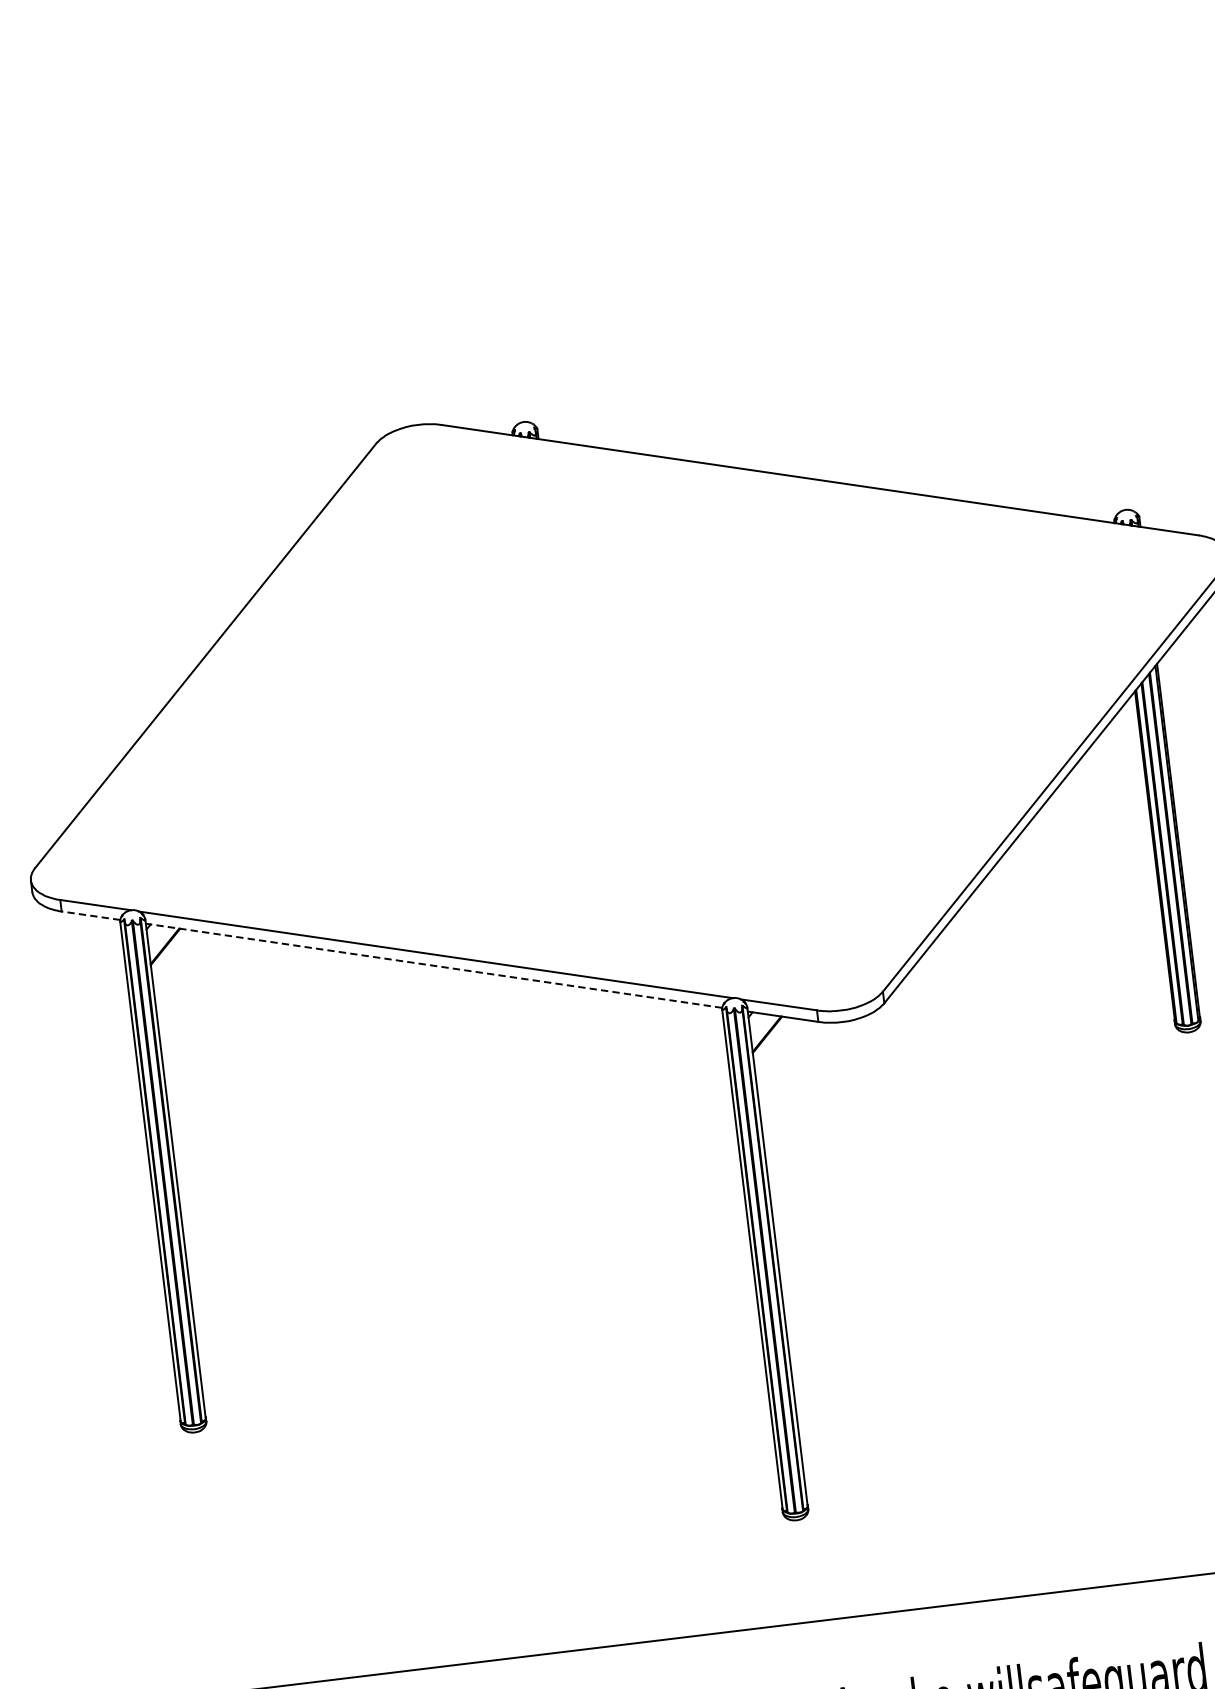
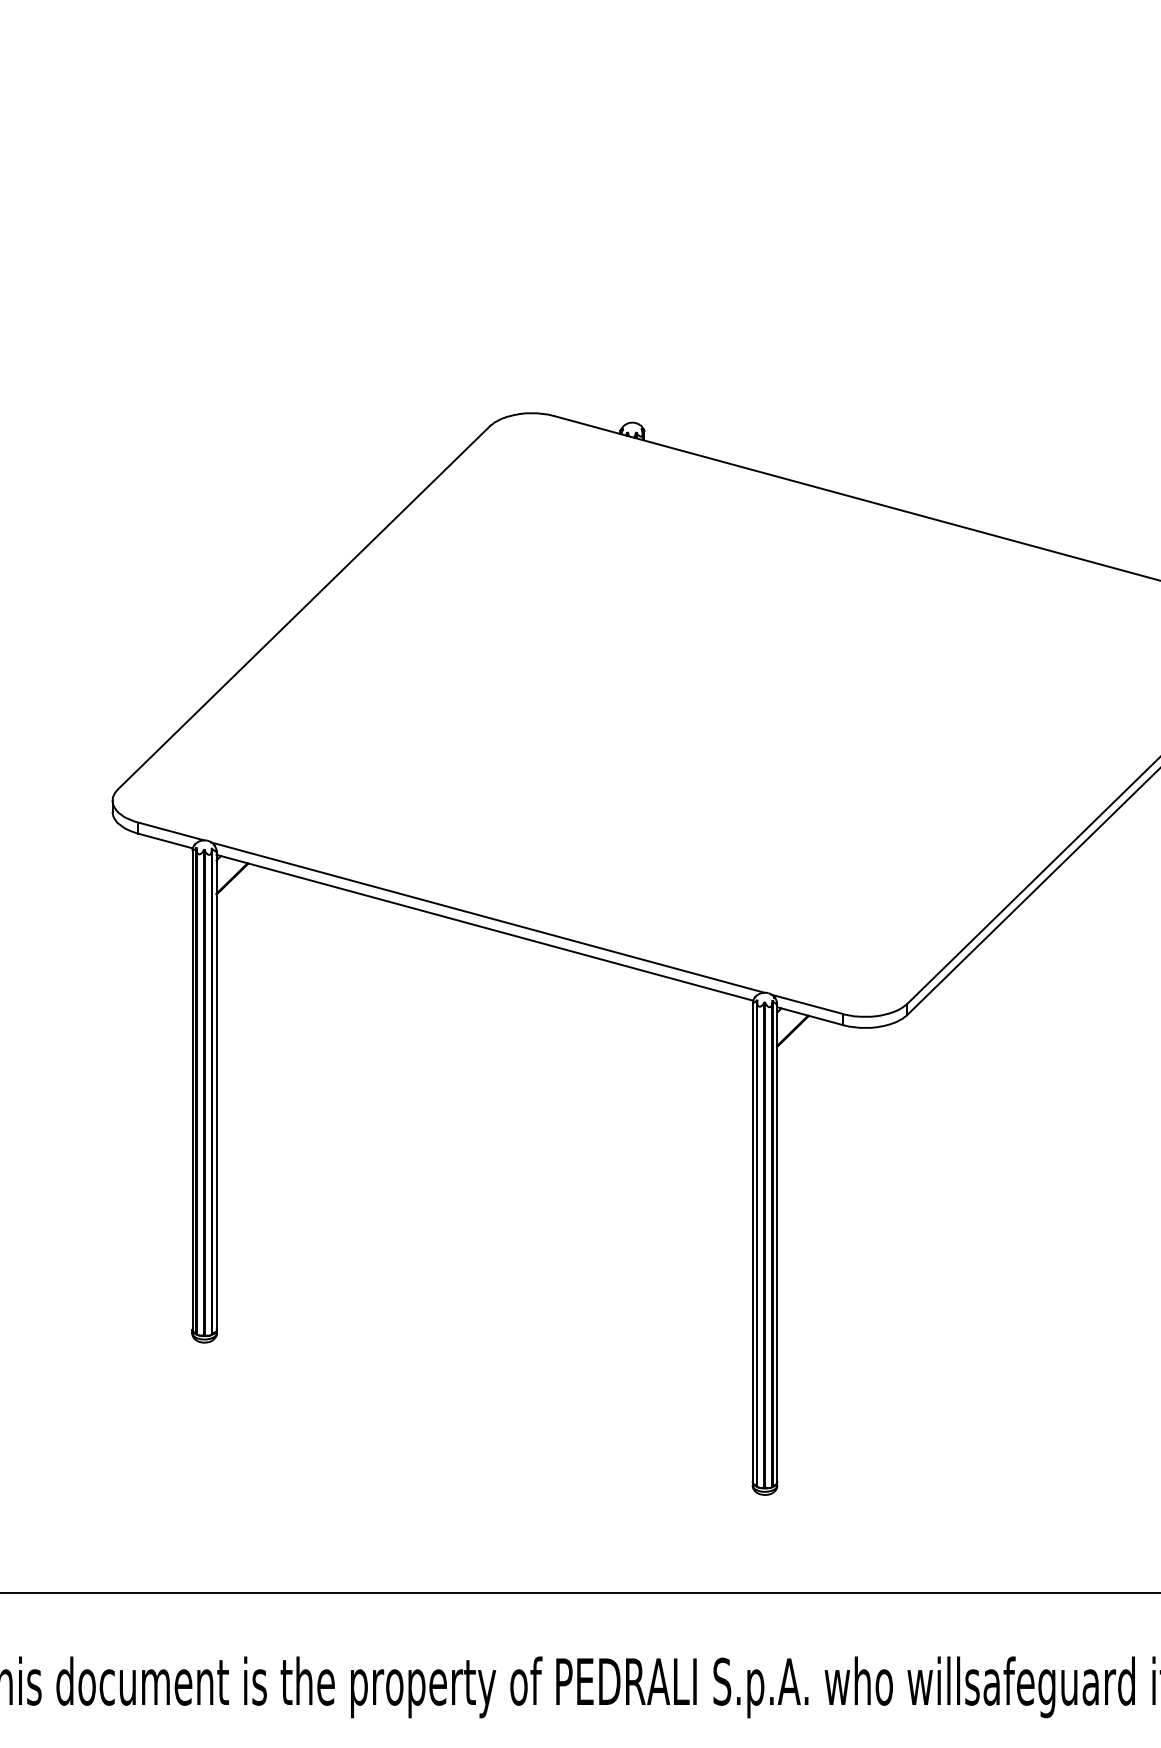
line: (89, 915) -> (164, 840), dashed -> solid
line: (433, 965) -> (484, 927), dashed -> solid

